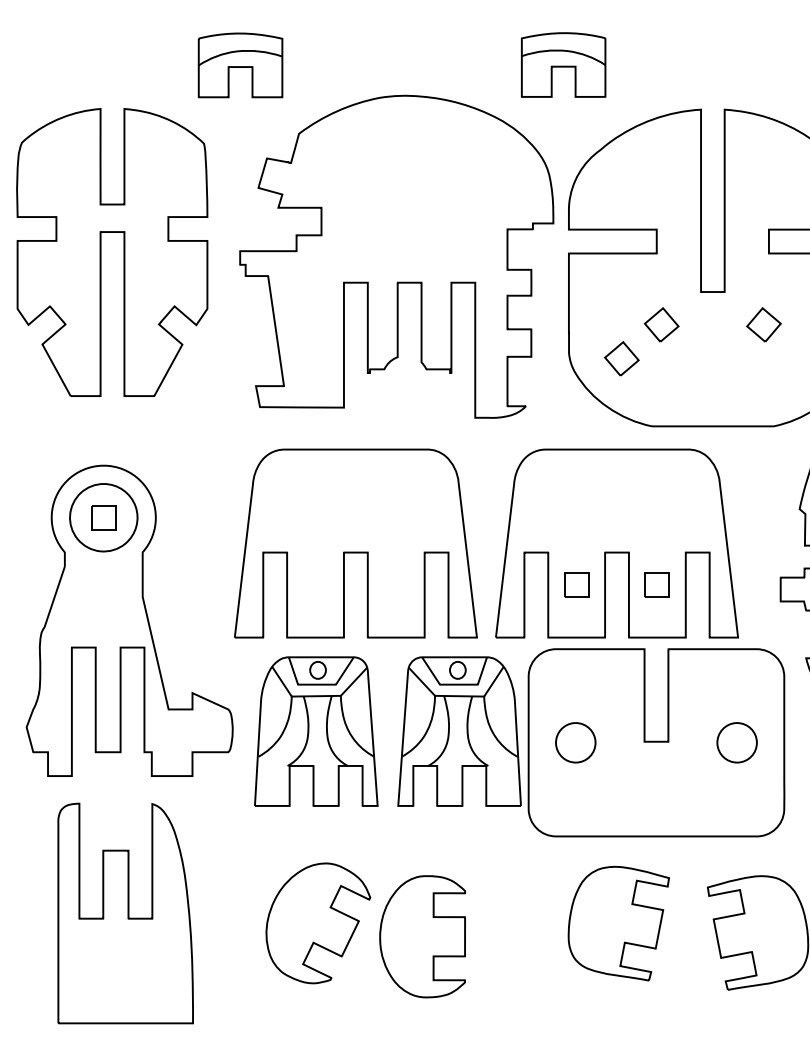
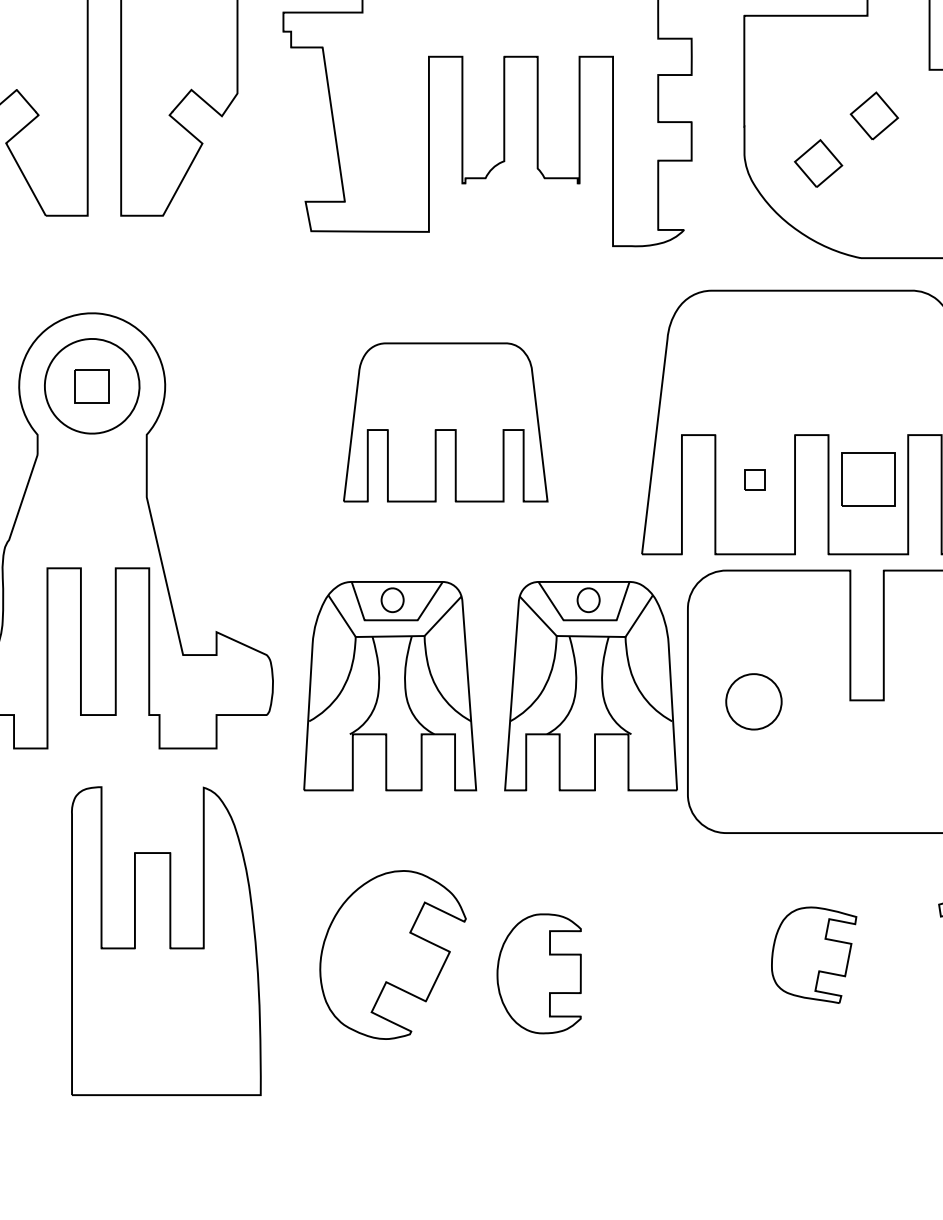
part: (355, 543) -> (445, 422), size x0.6
part: (576, 584) -> (754, 479), size x0.6
part: (656, 584) -> (867, 479), size x1.6
part: (125, 913) -> (166, 941), moved
part: (618, 923) -> (813, 955), size x0.6
part: (422, 936) -> (539, 973), size x0.7

